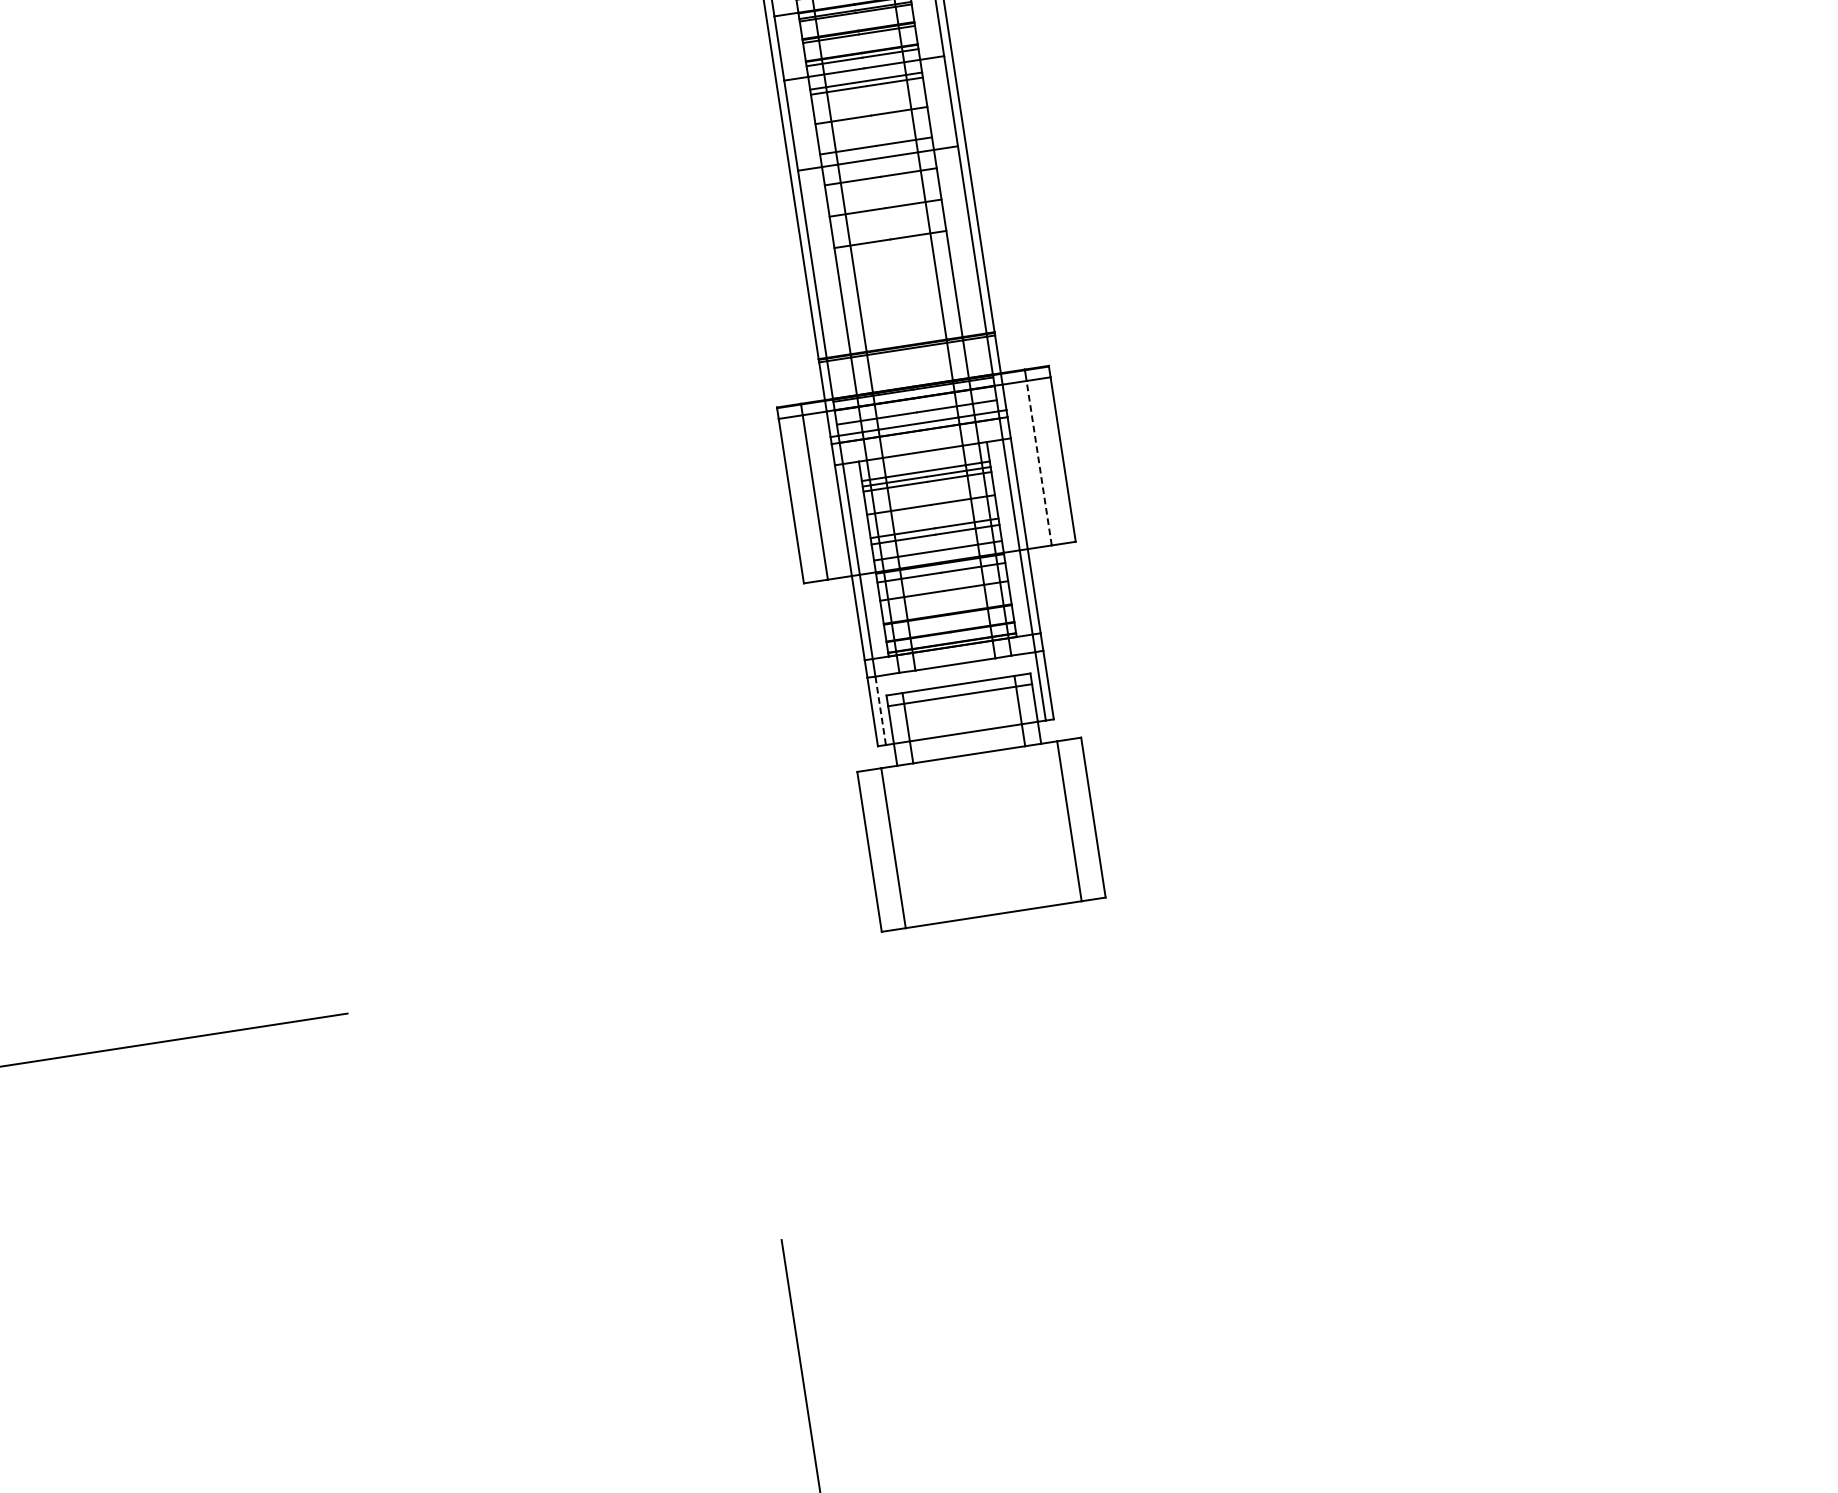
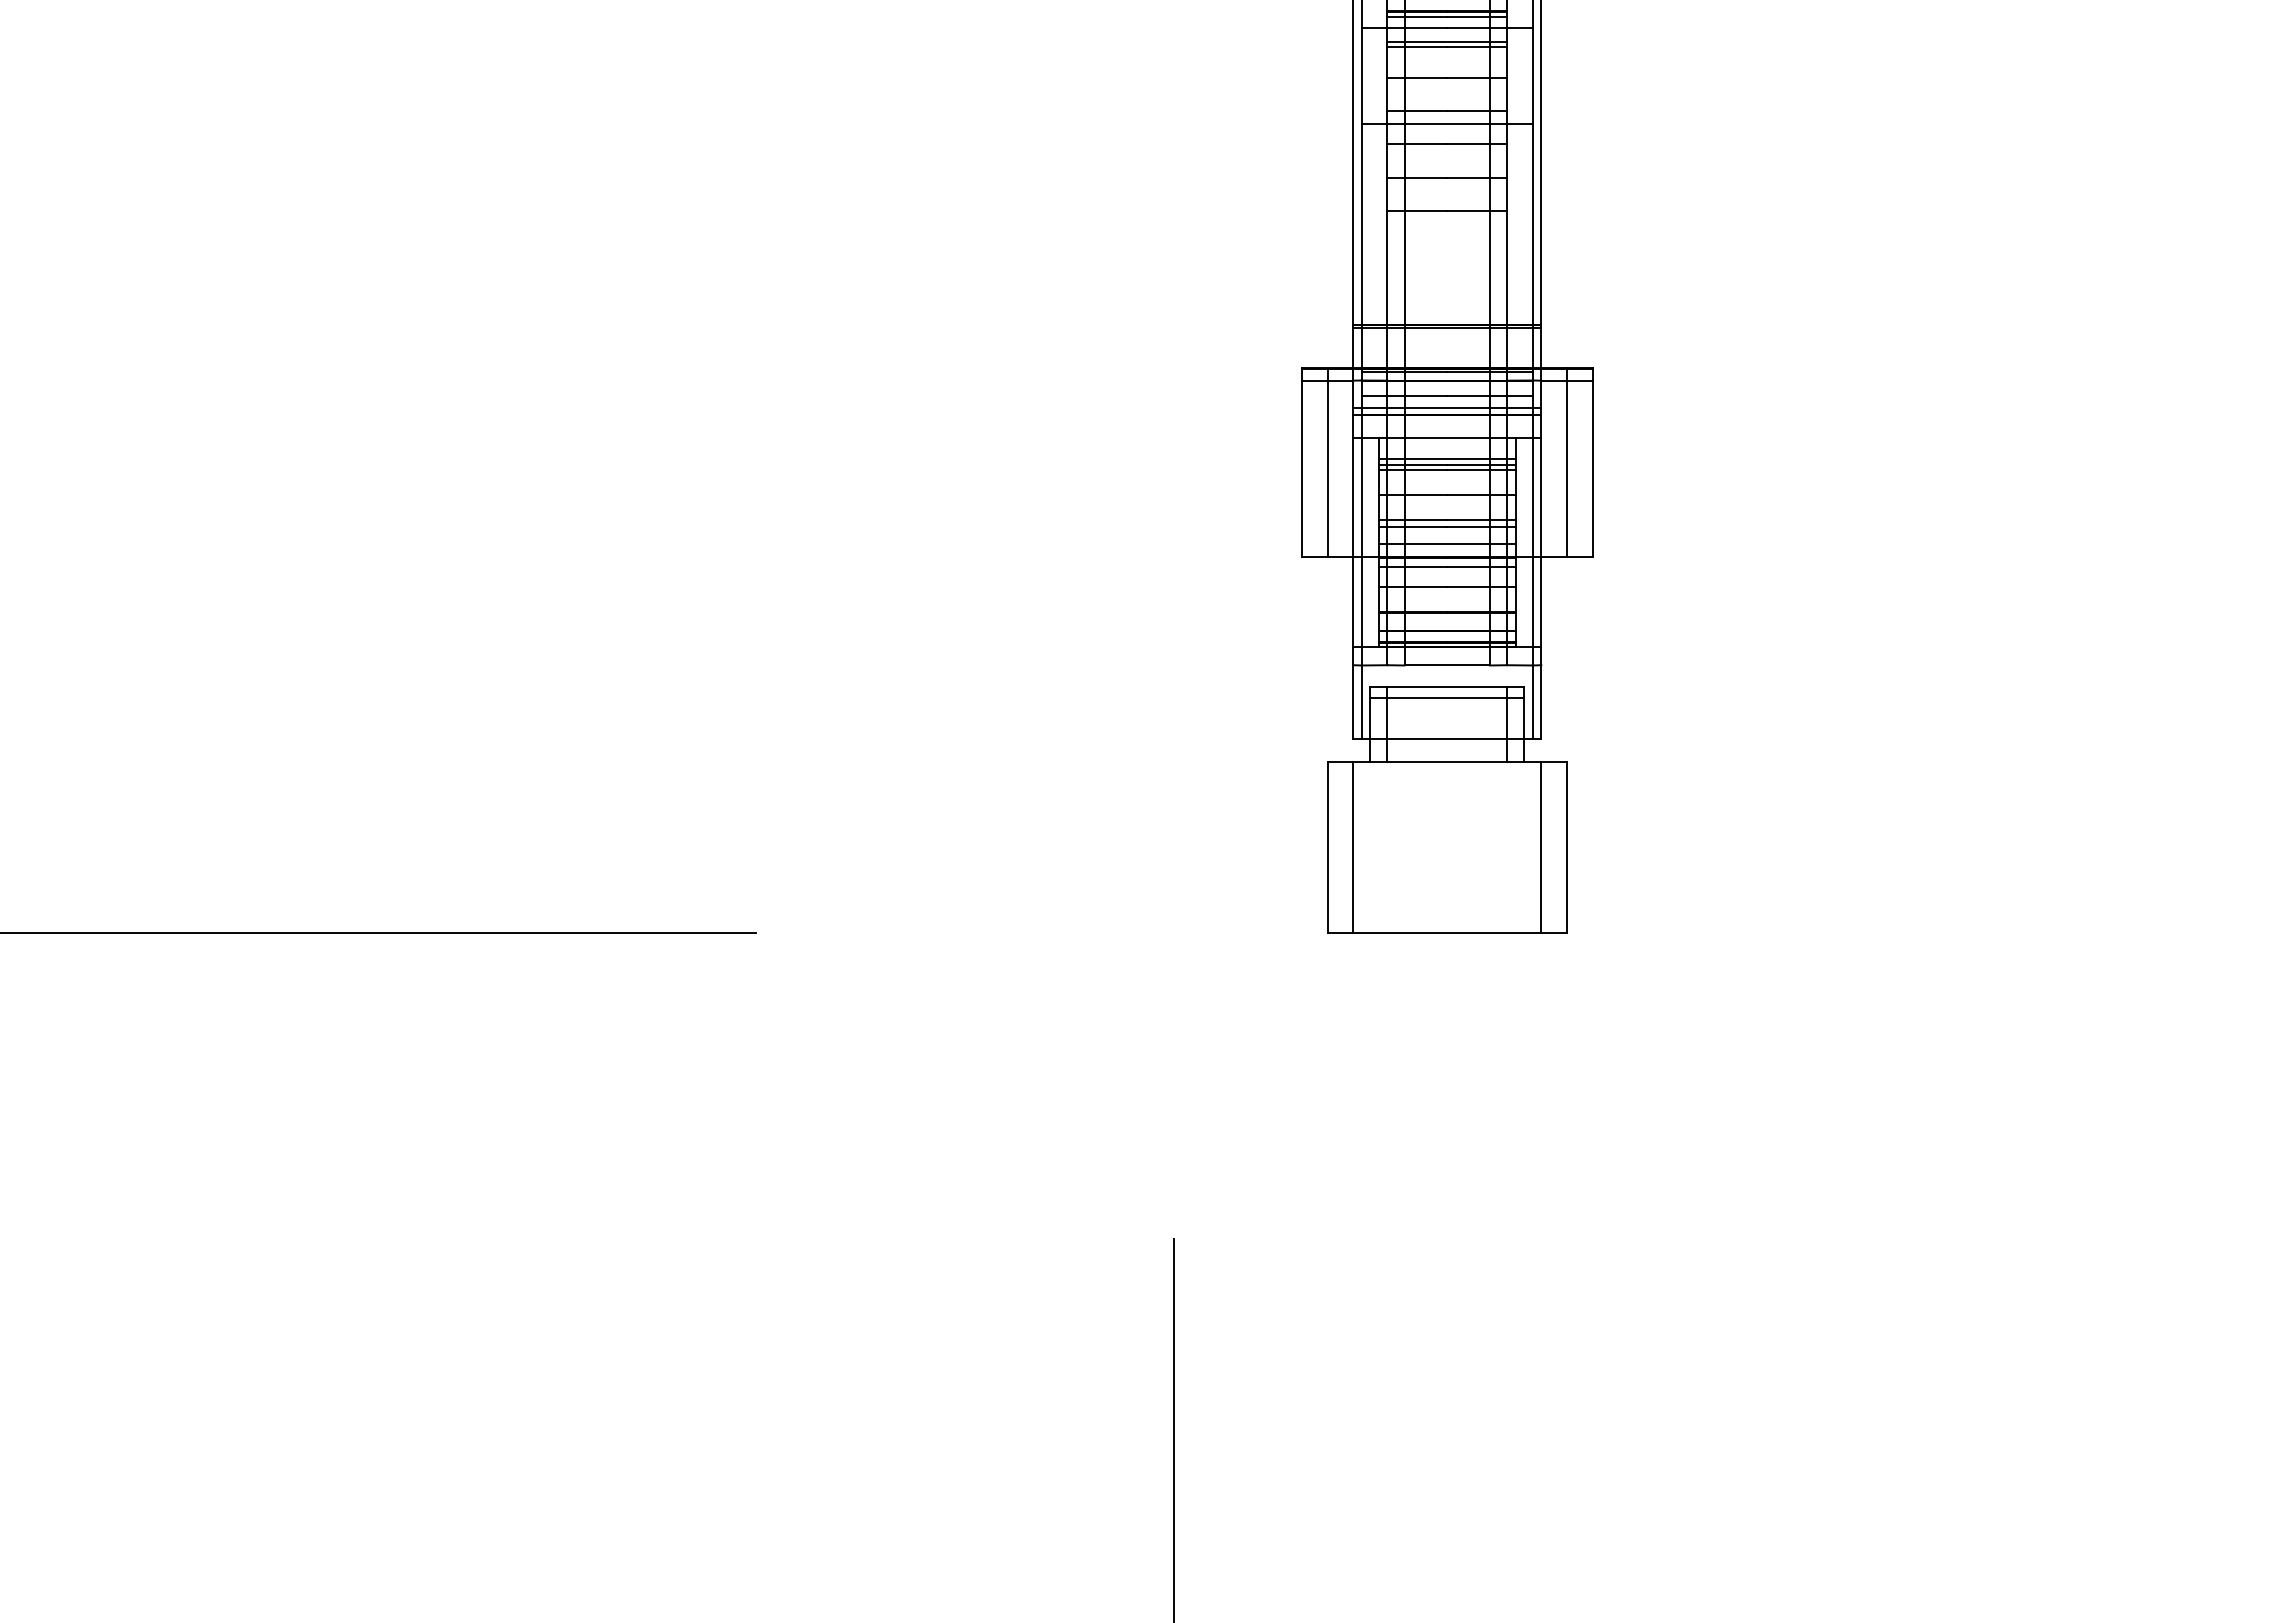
line: (1038, 463) -> (1566, 468), dashed -> solid
line: (880, 711) -> (1361, 702), dashed -> solid

